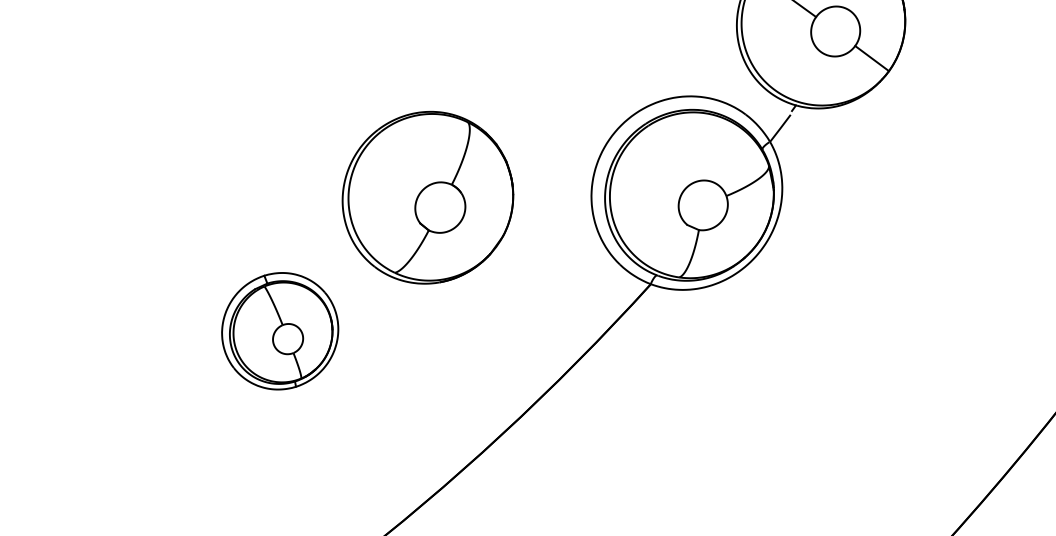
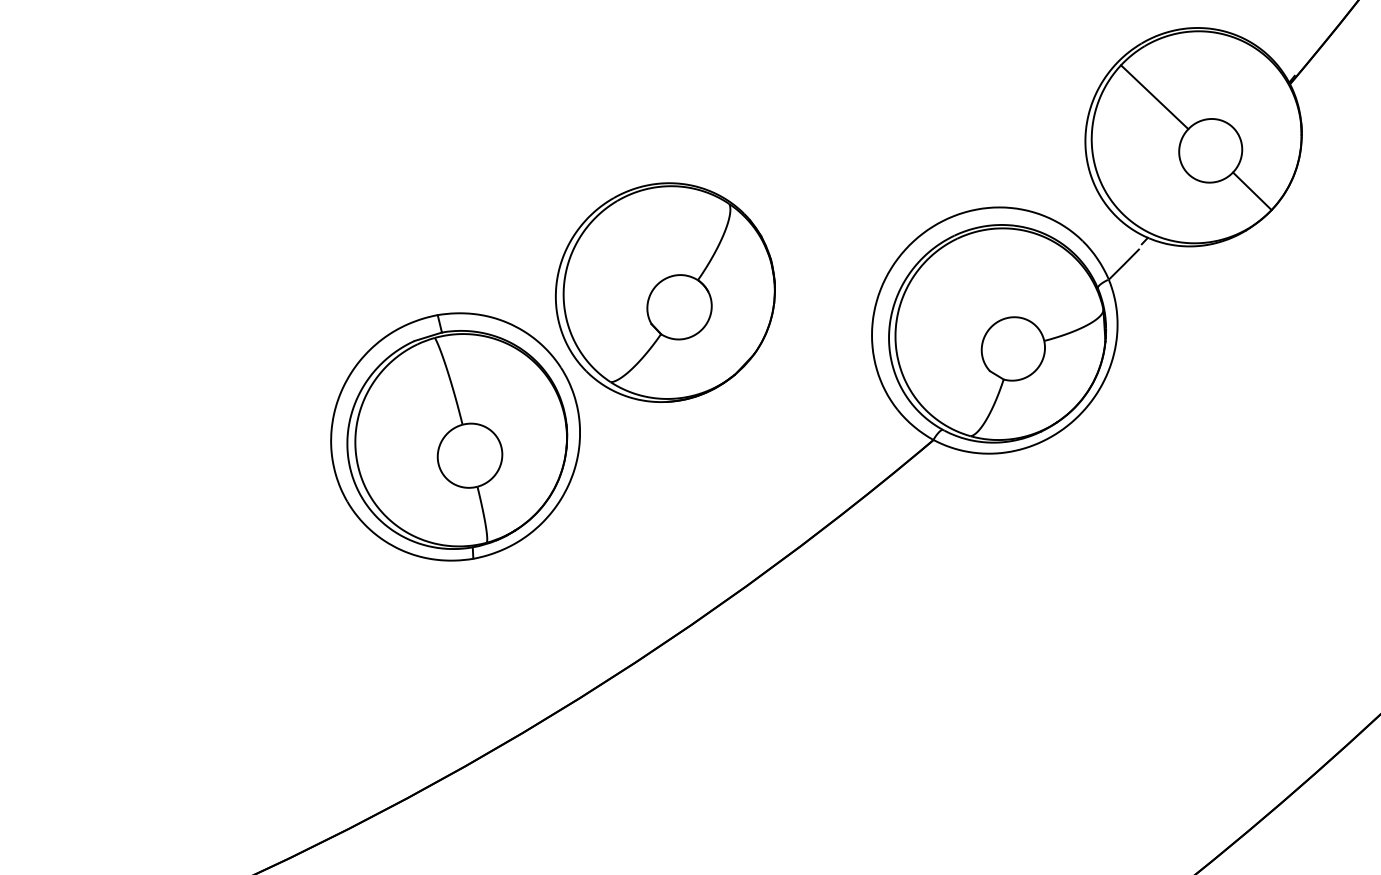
part: (280, 330) -> (455, 436), size x1.67

